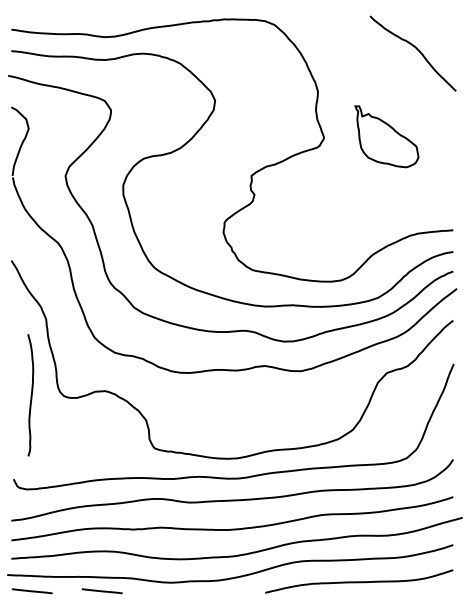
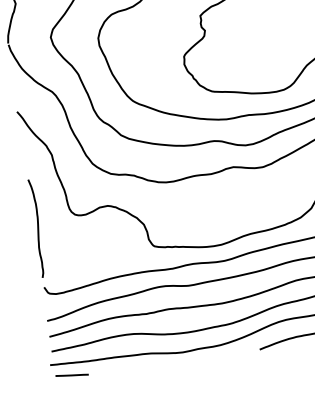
curve: (30, 395) -> (37, 228), moved
line: (101, 591) -> (127, 367), removed

